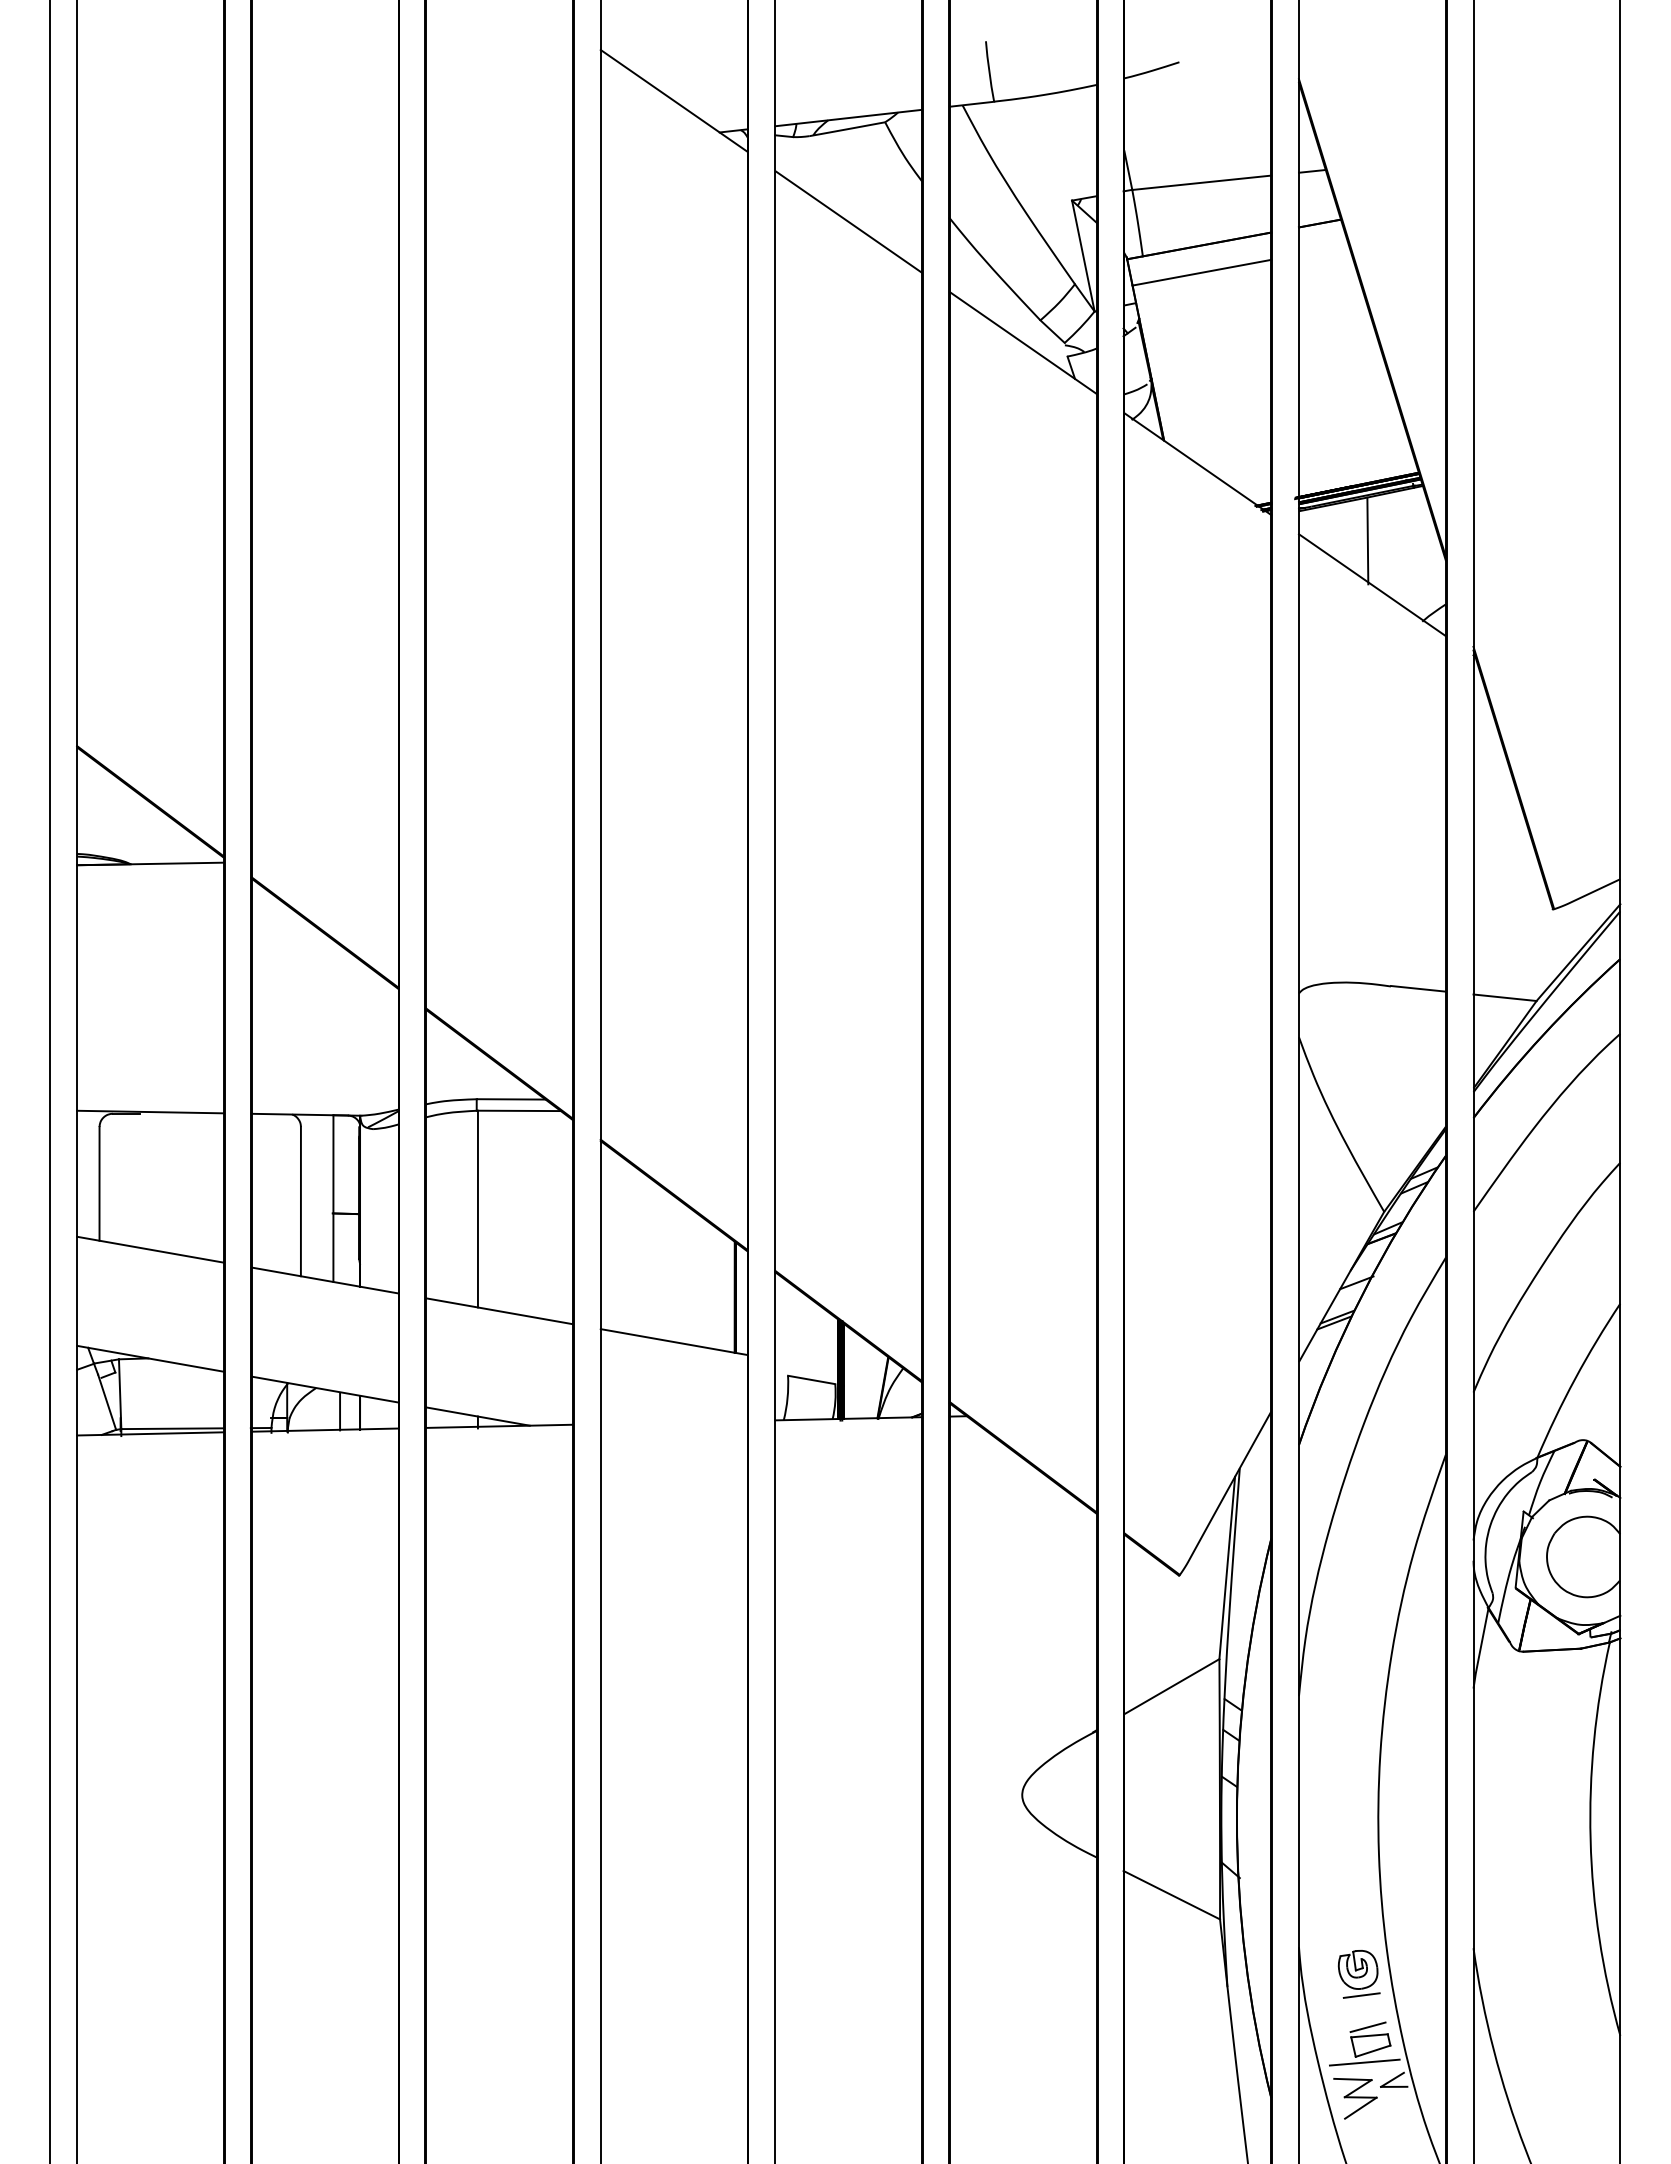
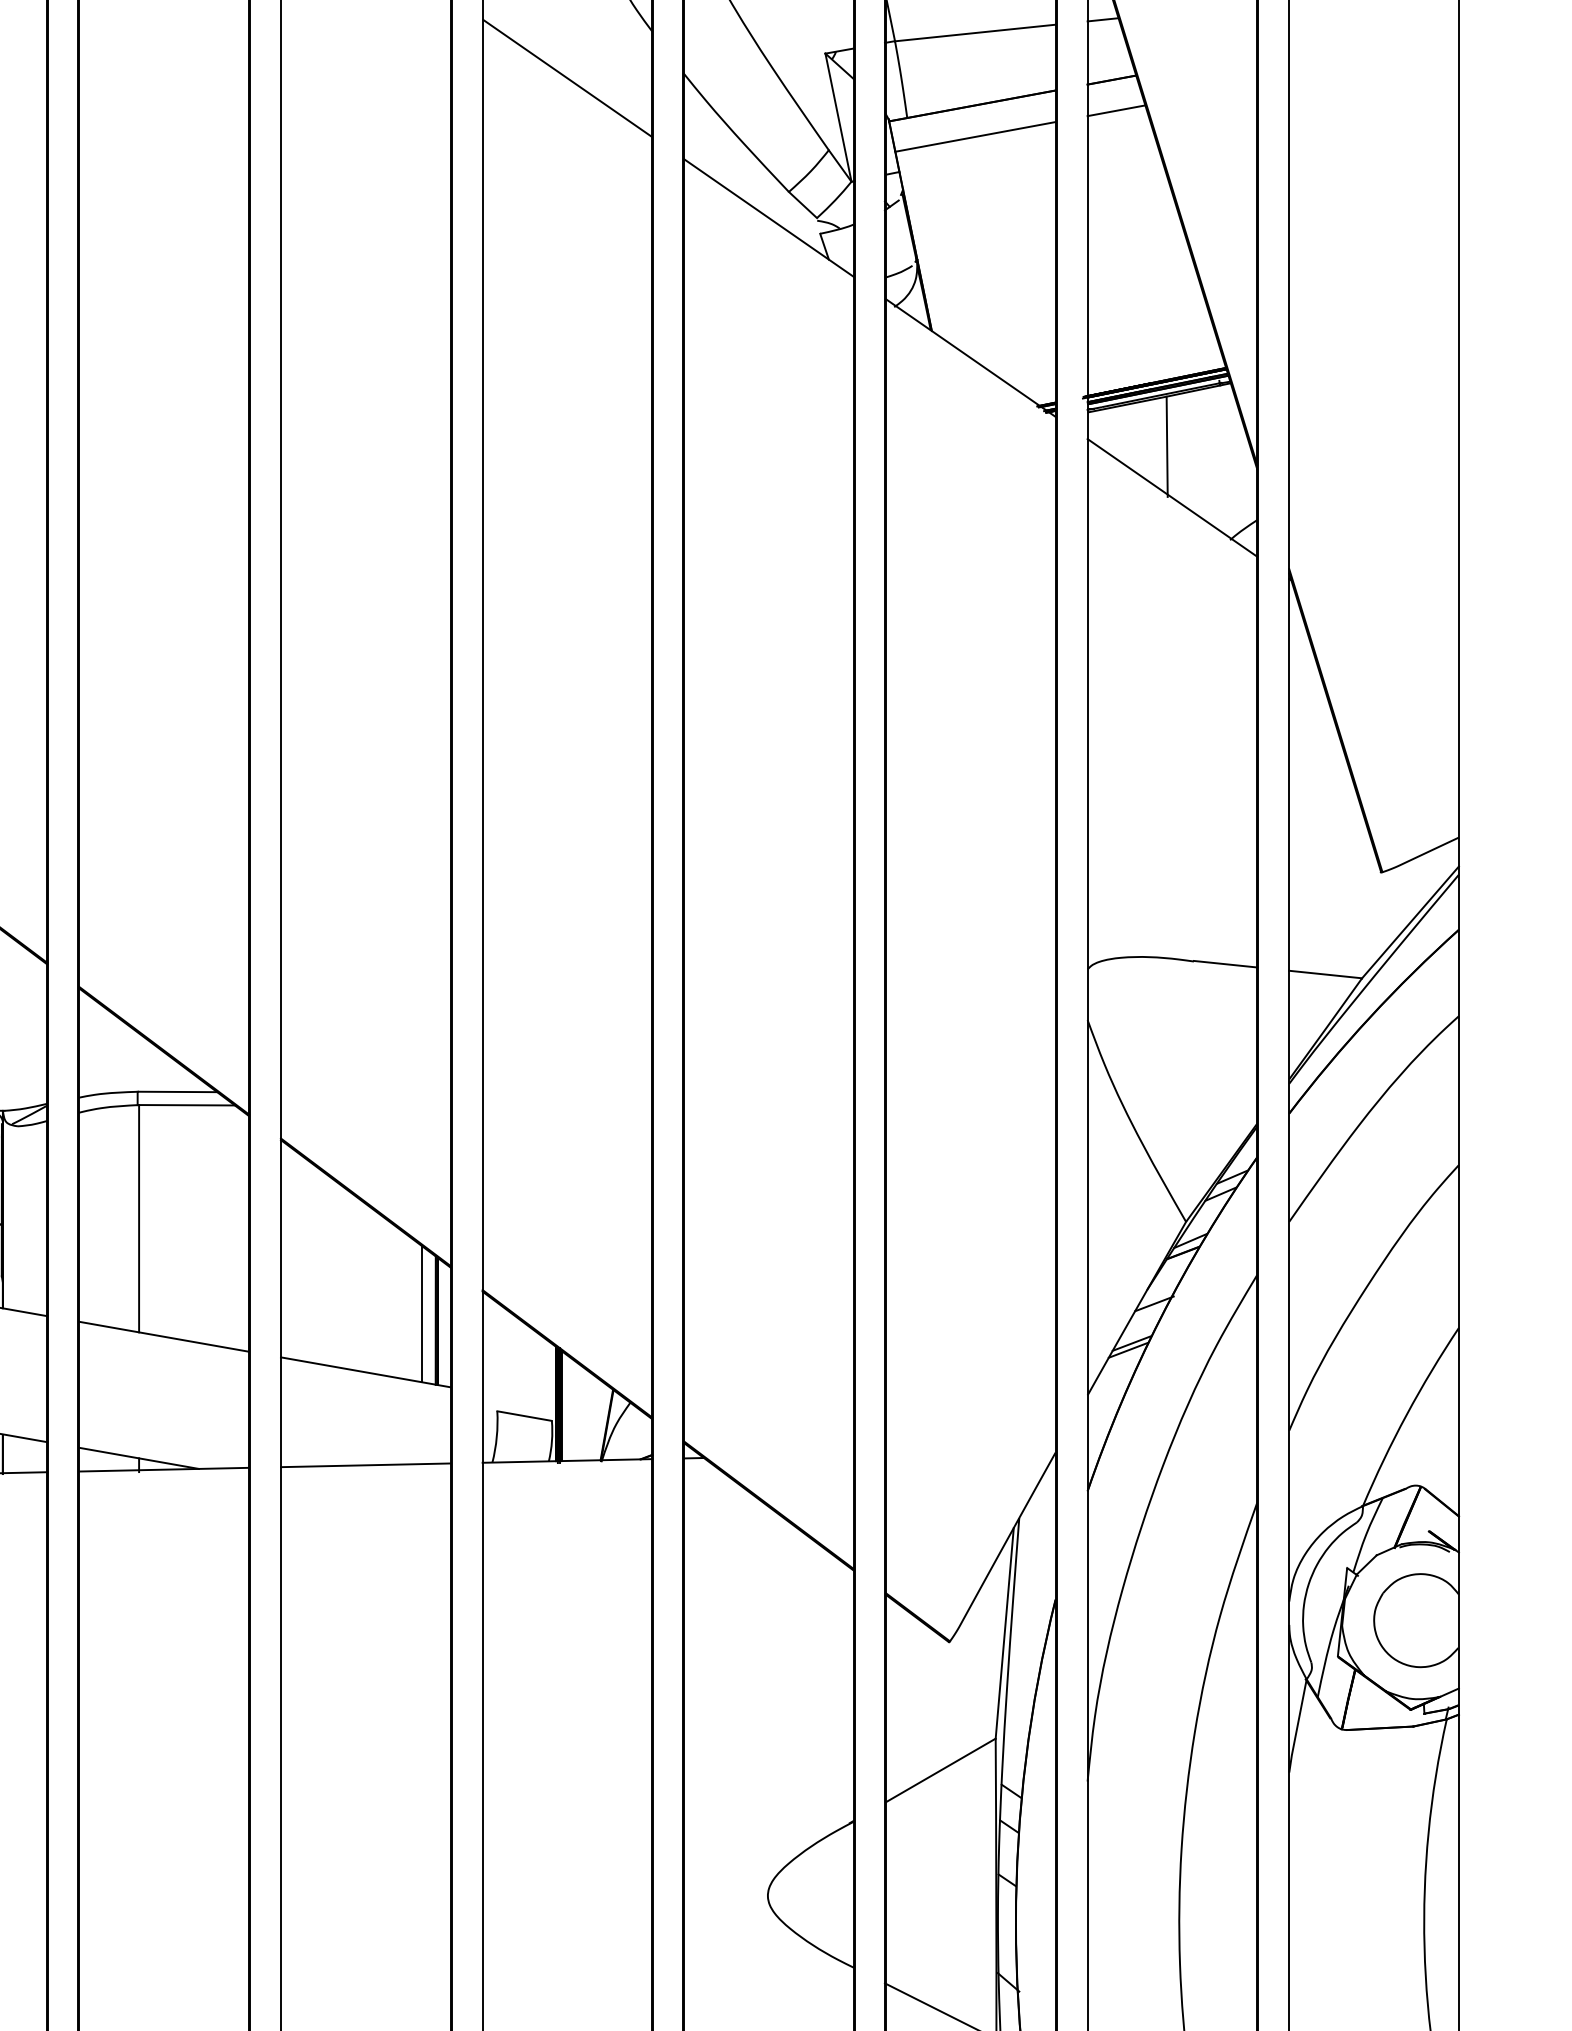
line: (1323, 249) -> (1115, 110), added
line: (723, 1291) -> (422, 1313), added
line: (673, 1422) -> (364, 1465), added

